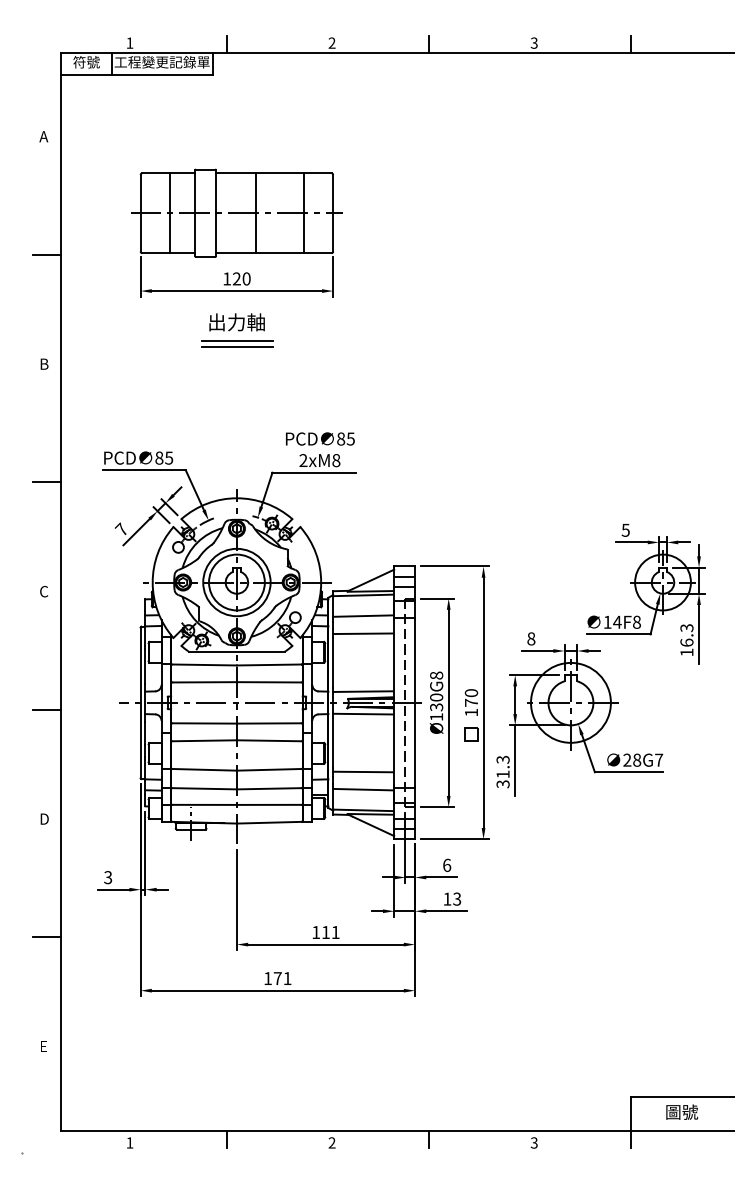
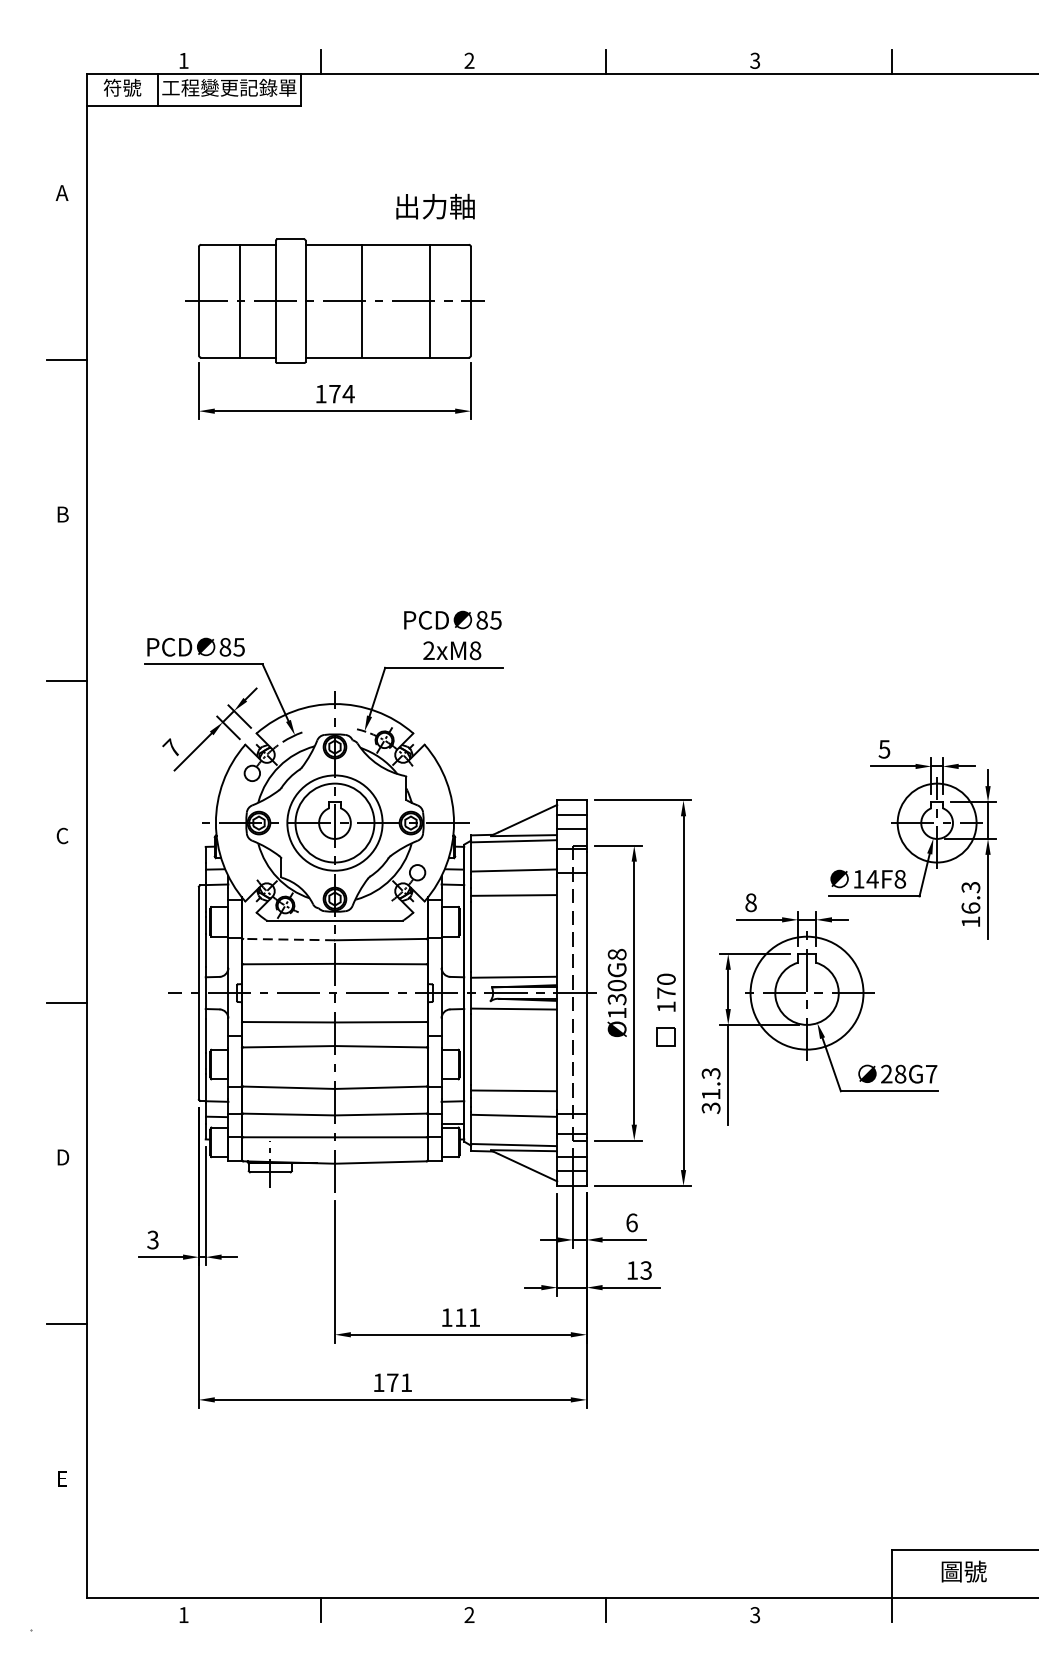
text: (241, 278) -> (341, 393), 120 -> 174
text: (236, 322) -> (434, 206), moved
line: (237, 341) -> (335, 482), removed
line: (237, 346) -> (335, 489), removed
line: (203, 664) -> (287, 938), solid -> dashed

